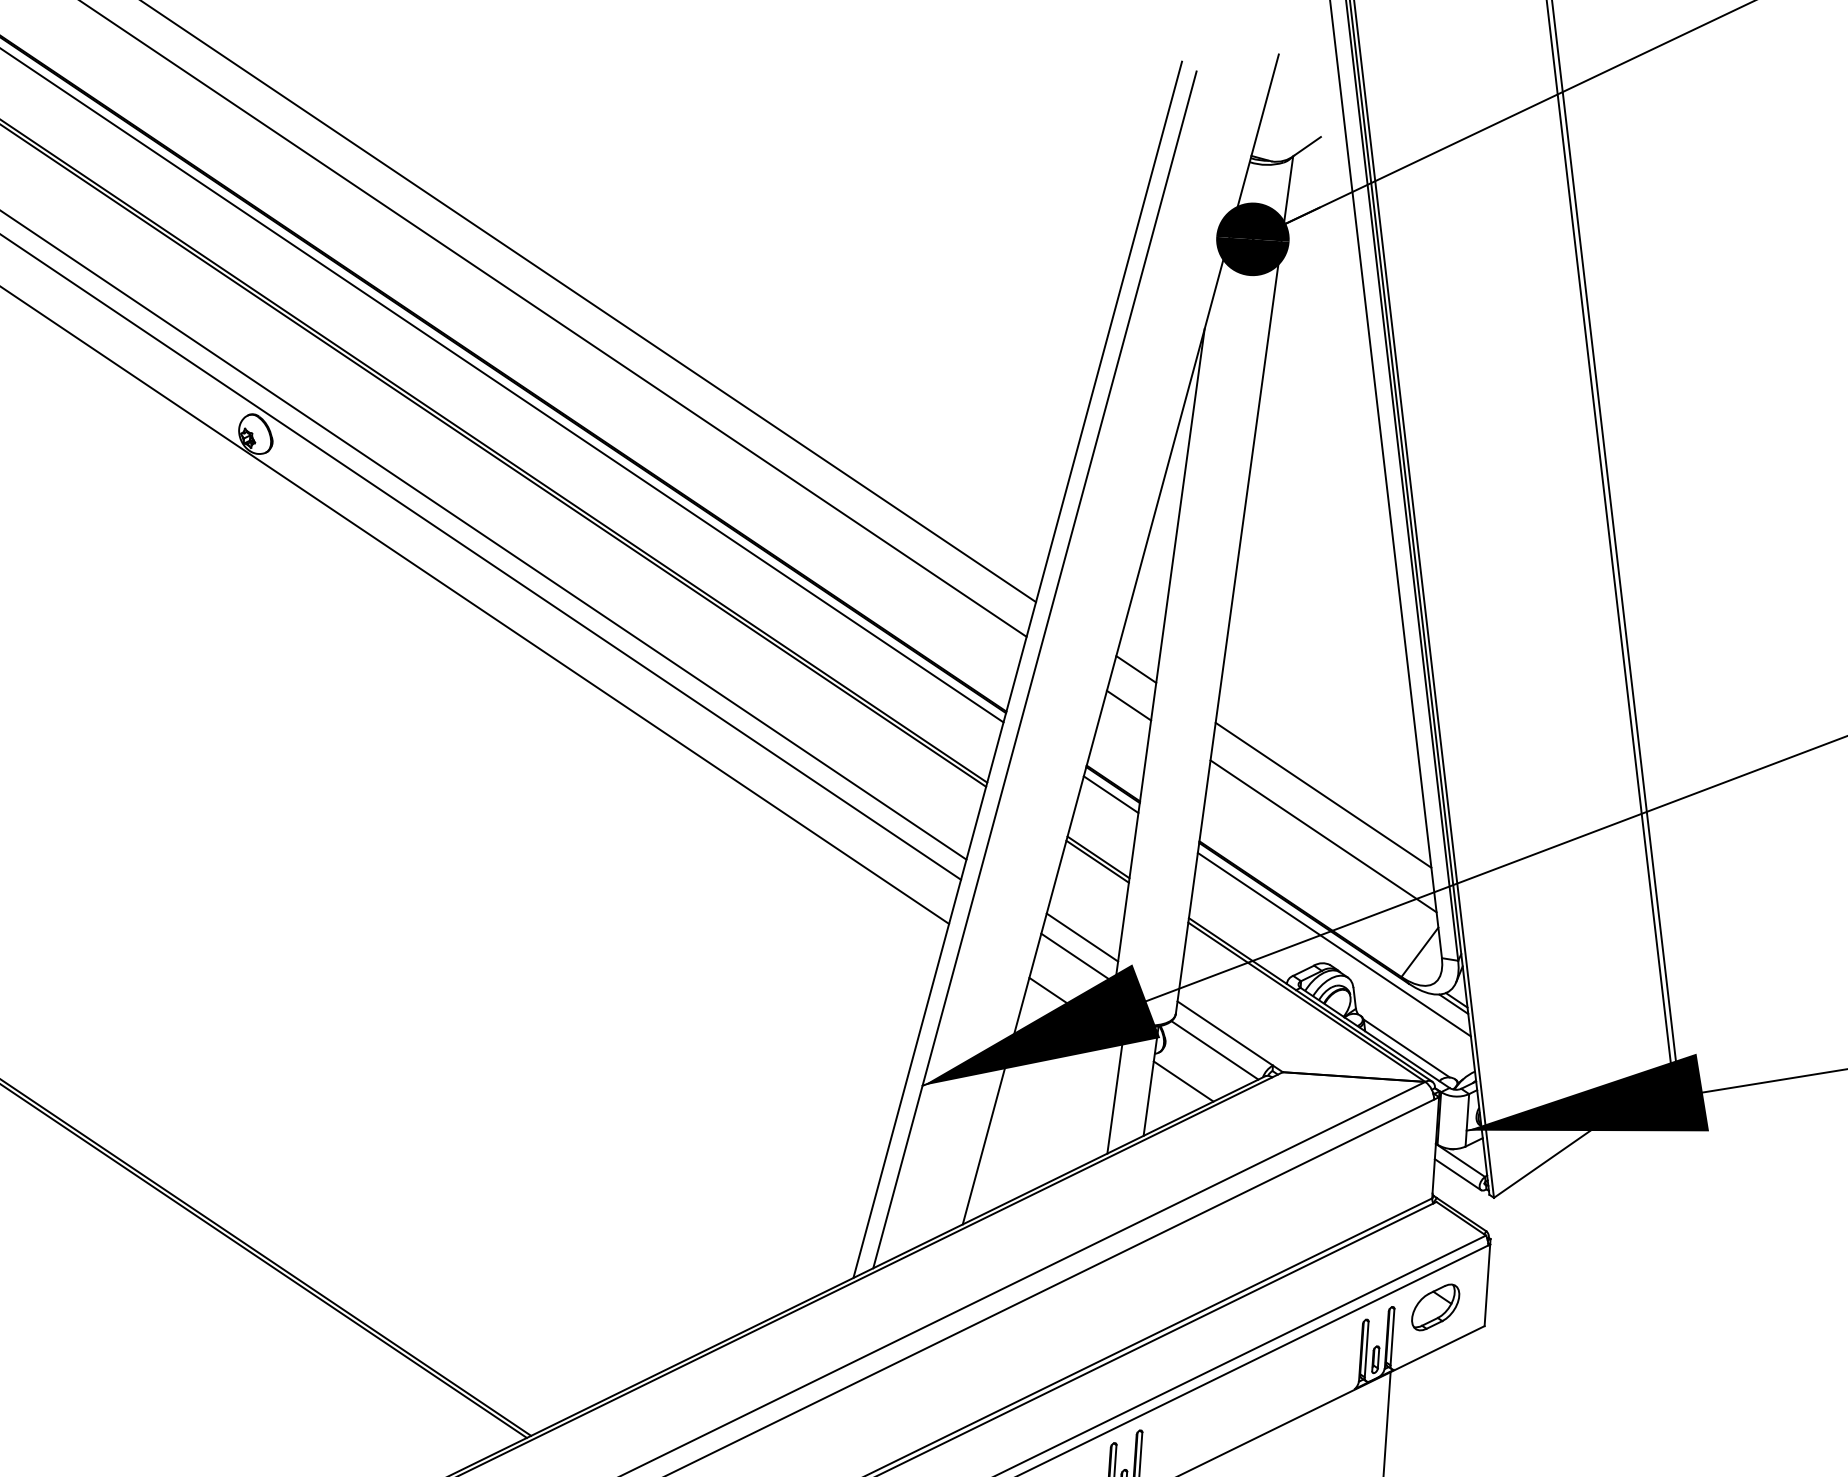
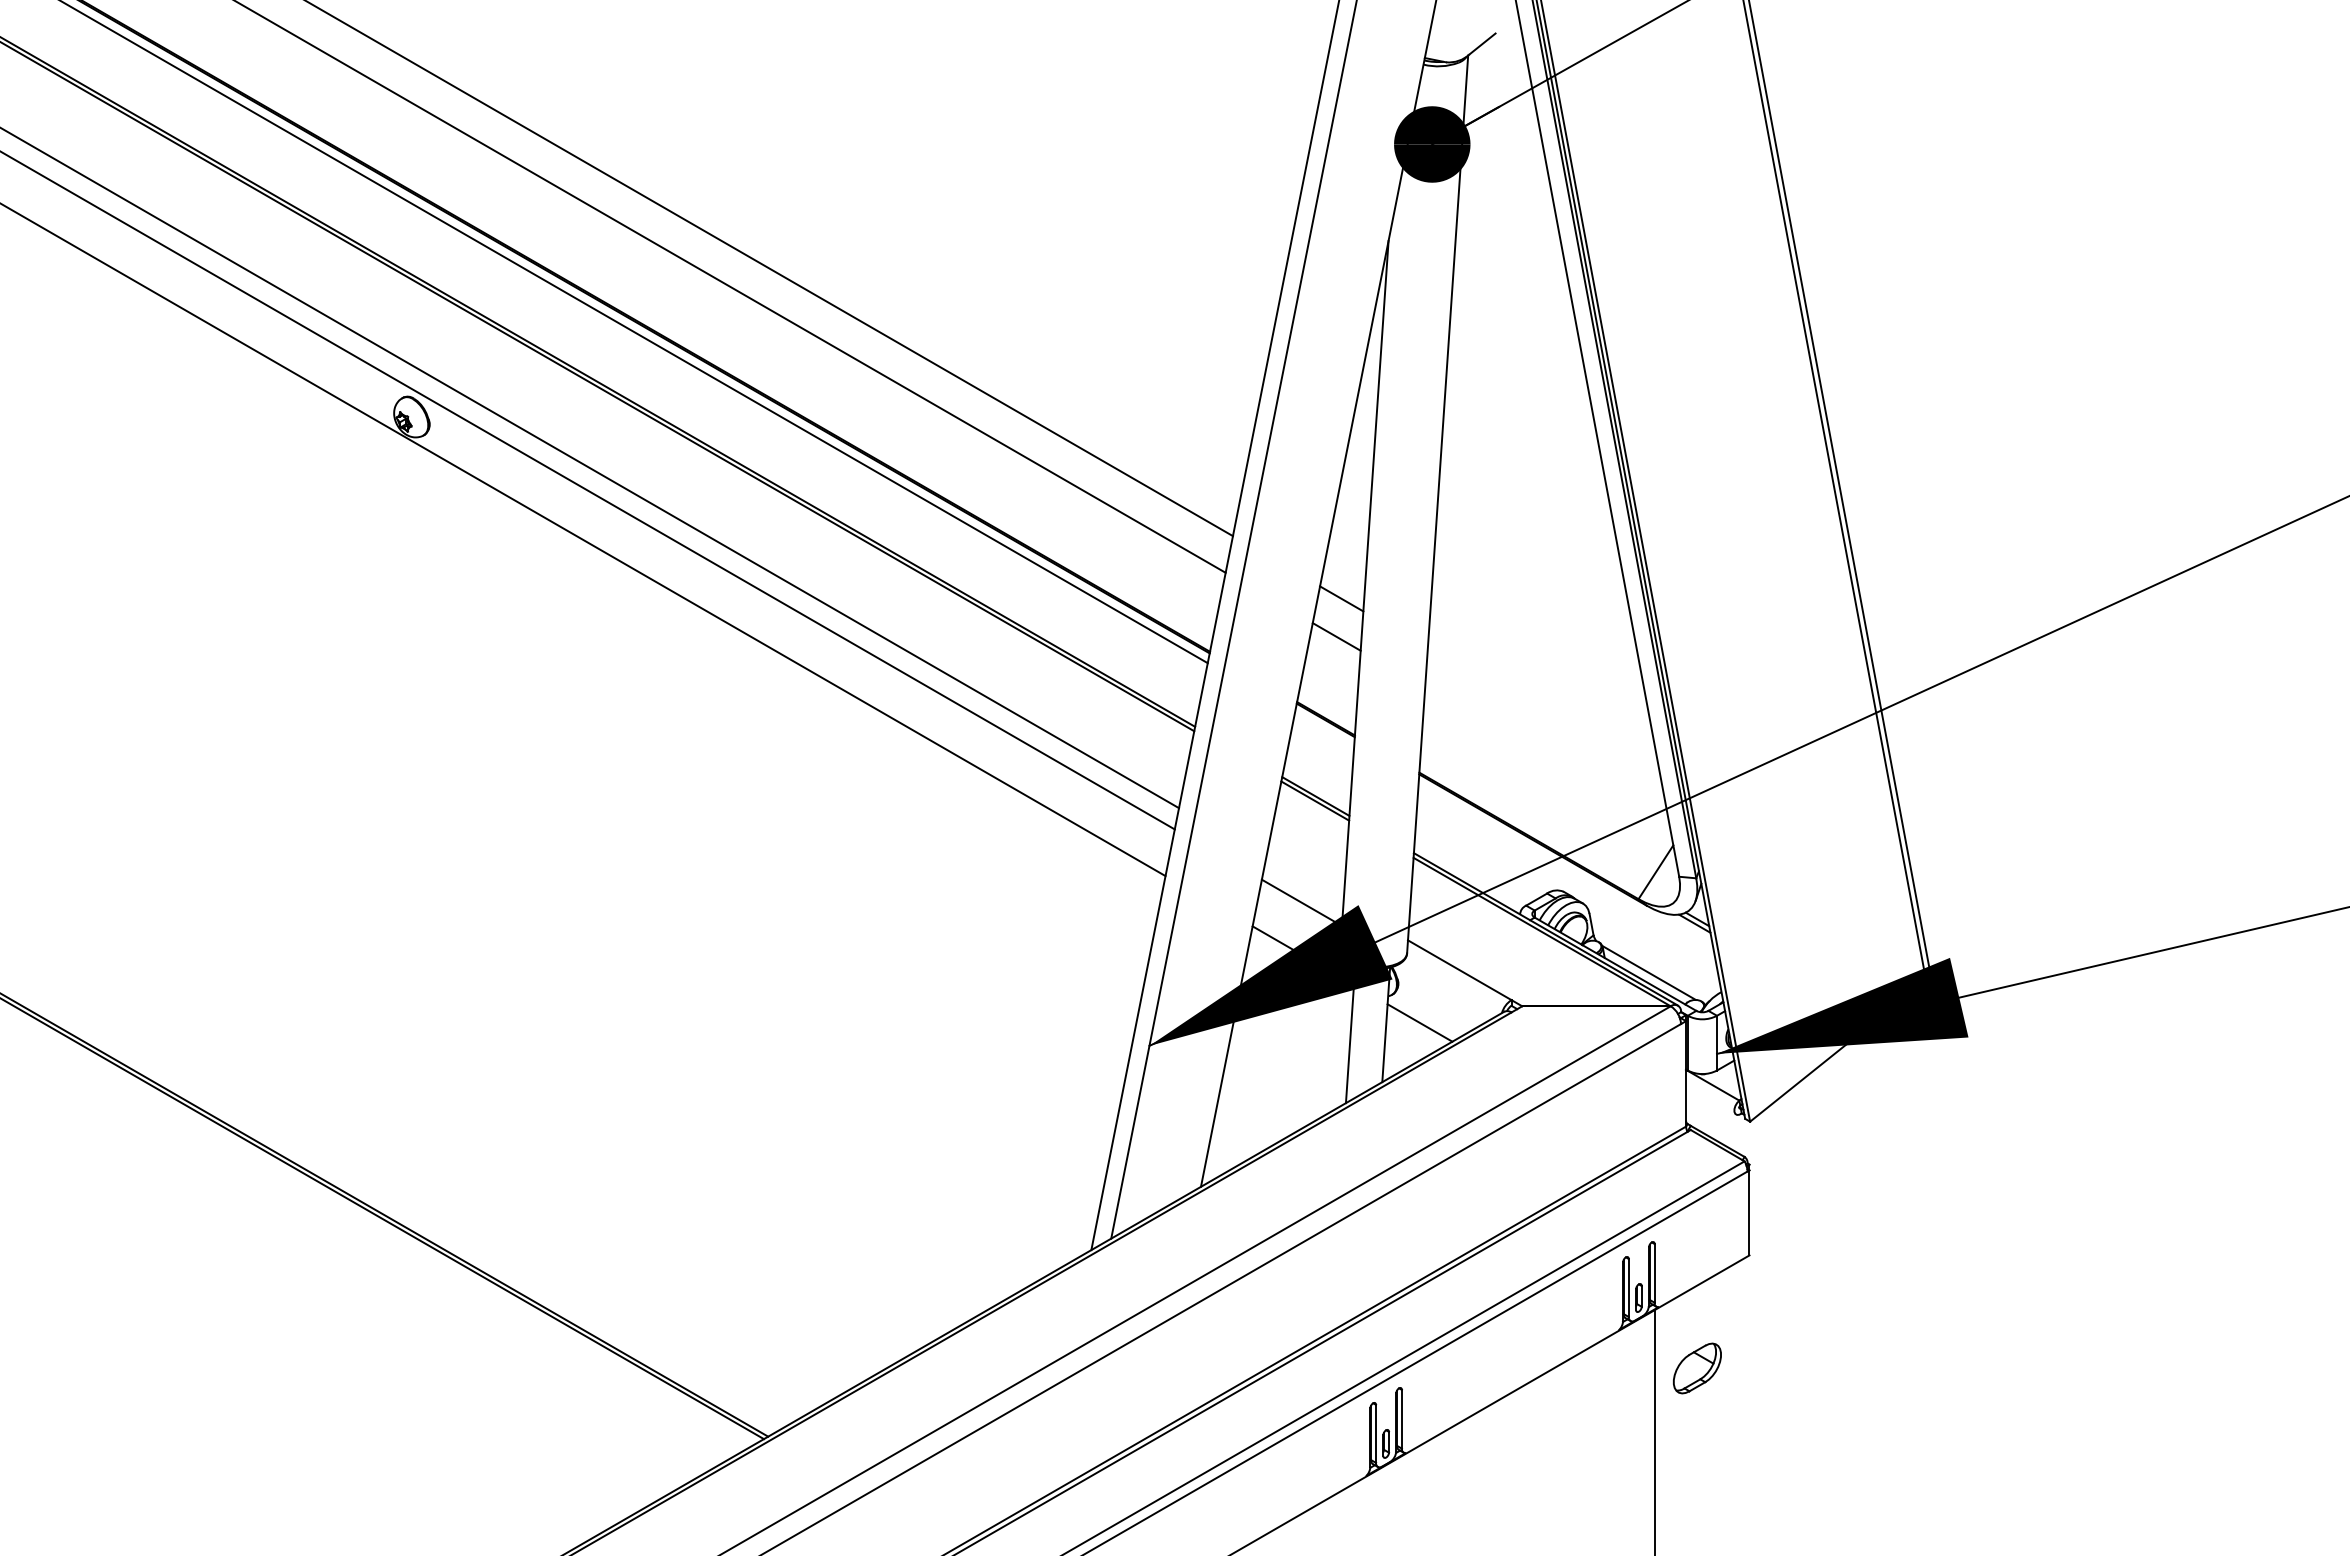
line: (1111, 794) -> (1324, 730), removed
line: (1323, 794) -> (1544, 715), removed
line: (1323, 836) -> (1547, 758), removed
line: (1082, 937) -> (1304, 880), removed
line: (1334, 943) -> (1566, 869), removed
line: (1214, 1050) -> (1449, 988), removed
line: (1458, 1174) -> (1711, 1099), removed
part: (1435, 1307) -> (1697, 1368), moved

